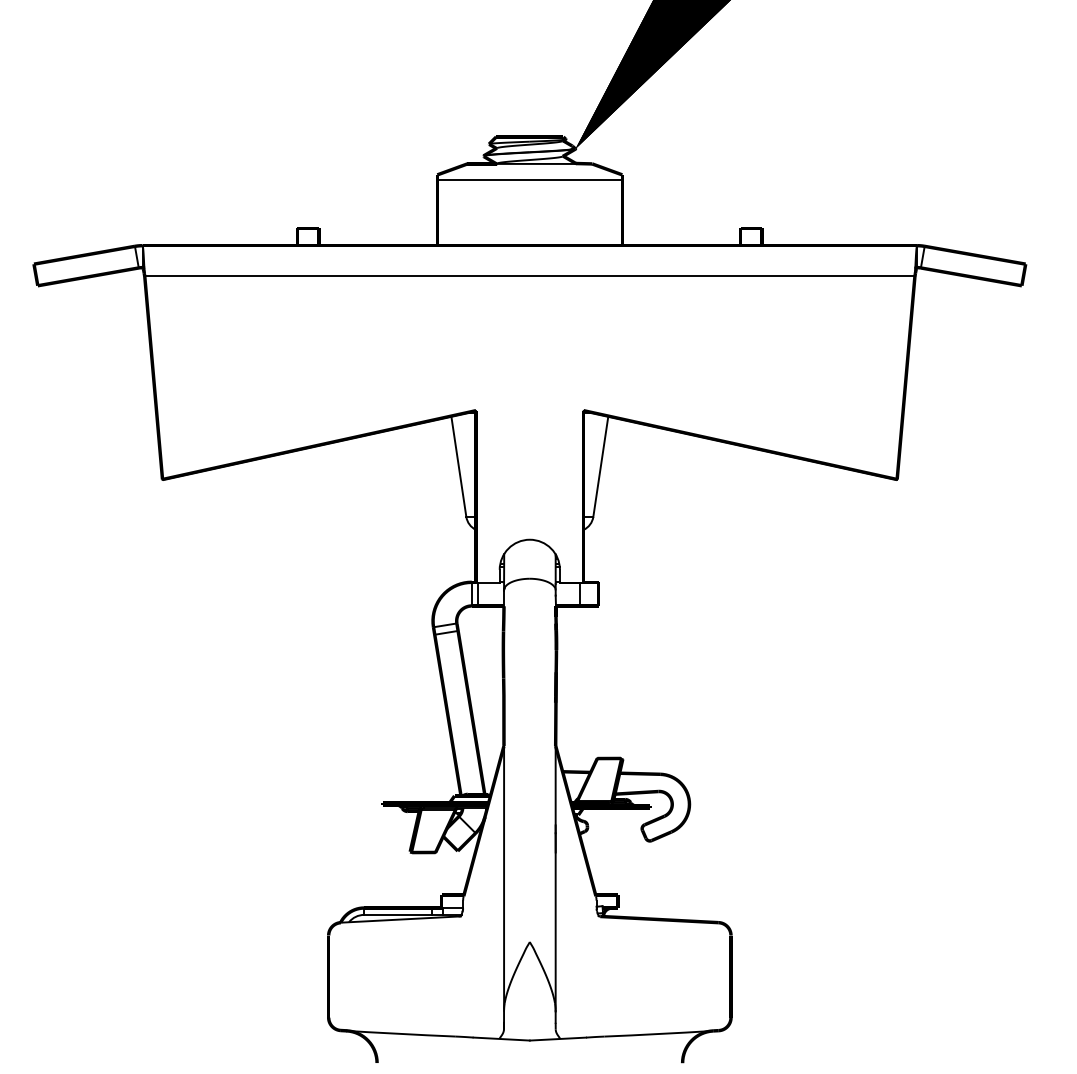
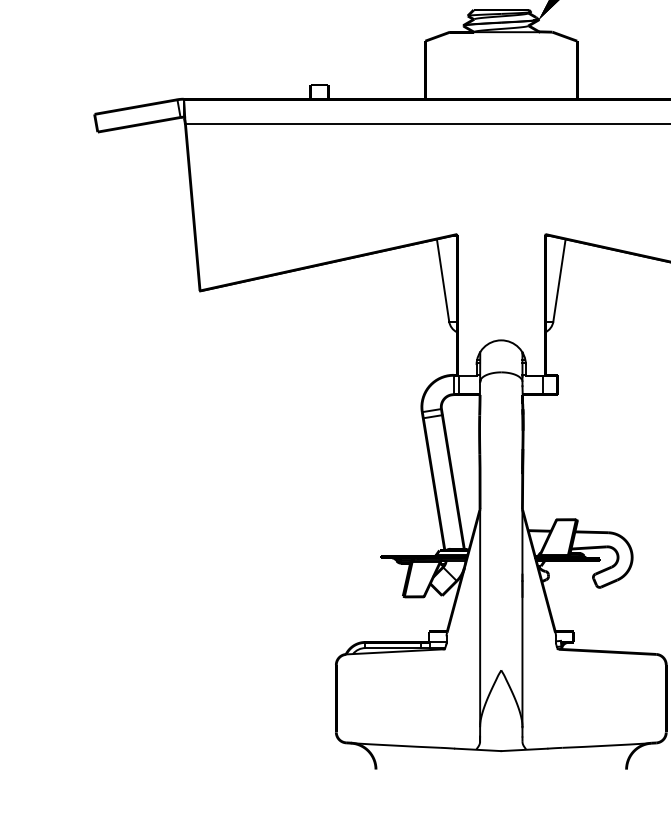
line: (529, 180) -> (500, 45), removed

